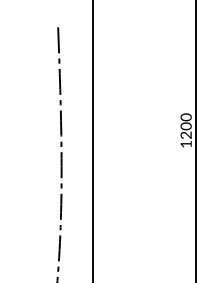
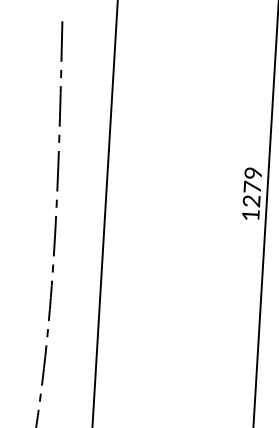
text: (185, 121) -> (251, 179), 1200 -> 1279

